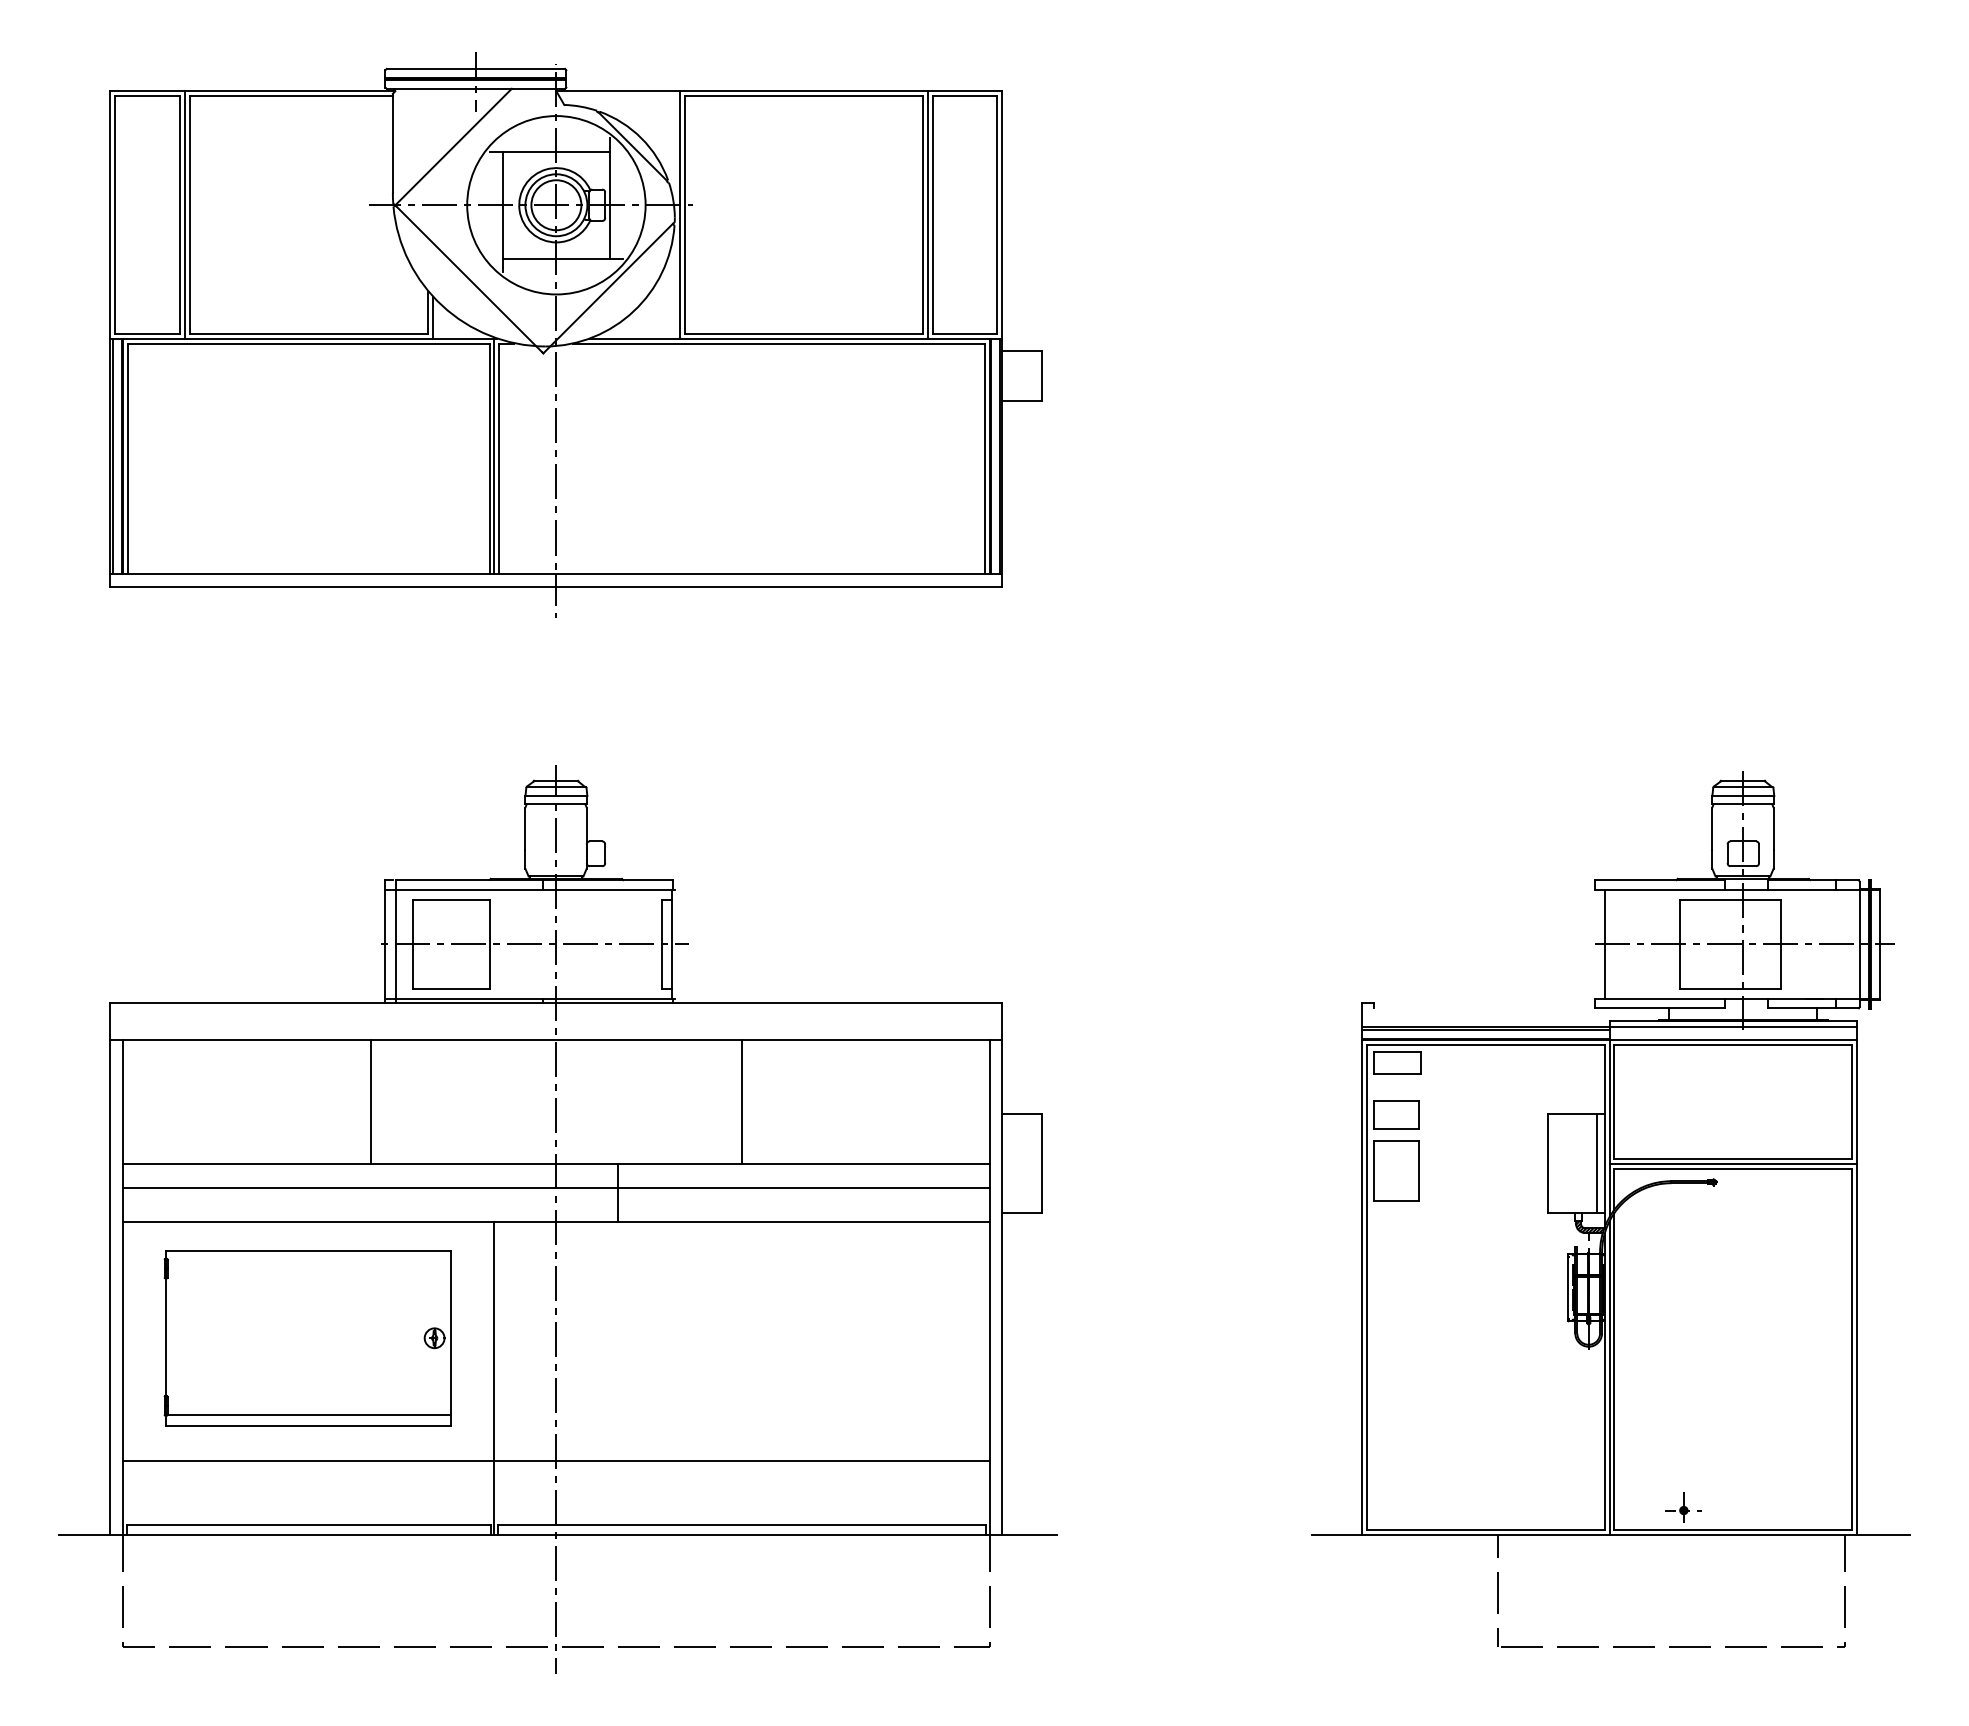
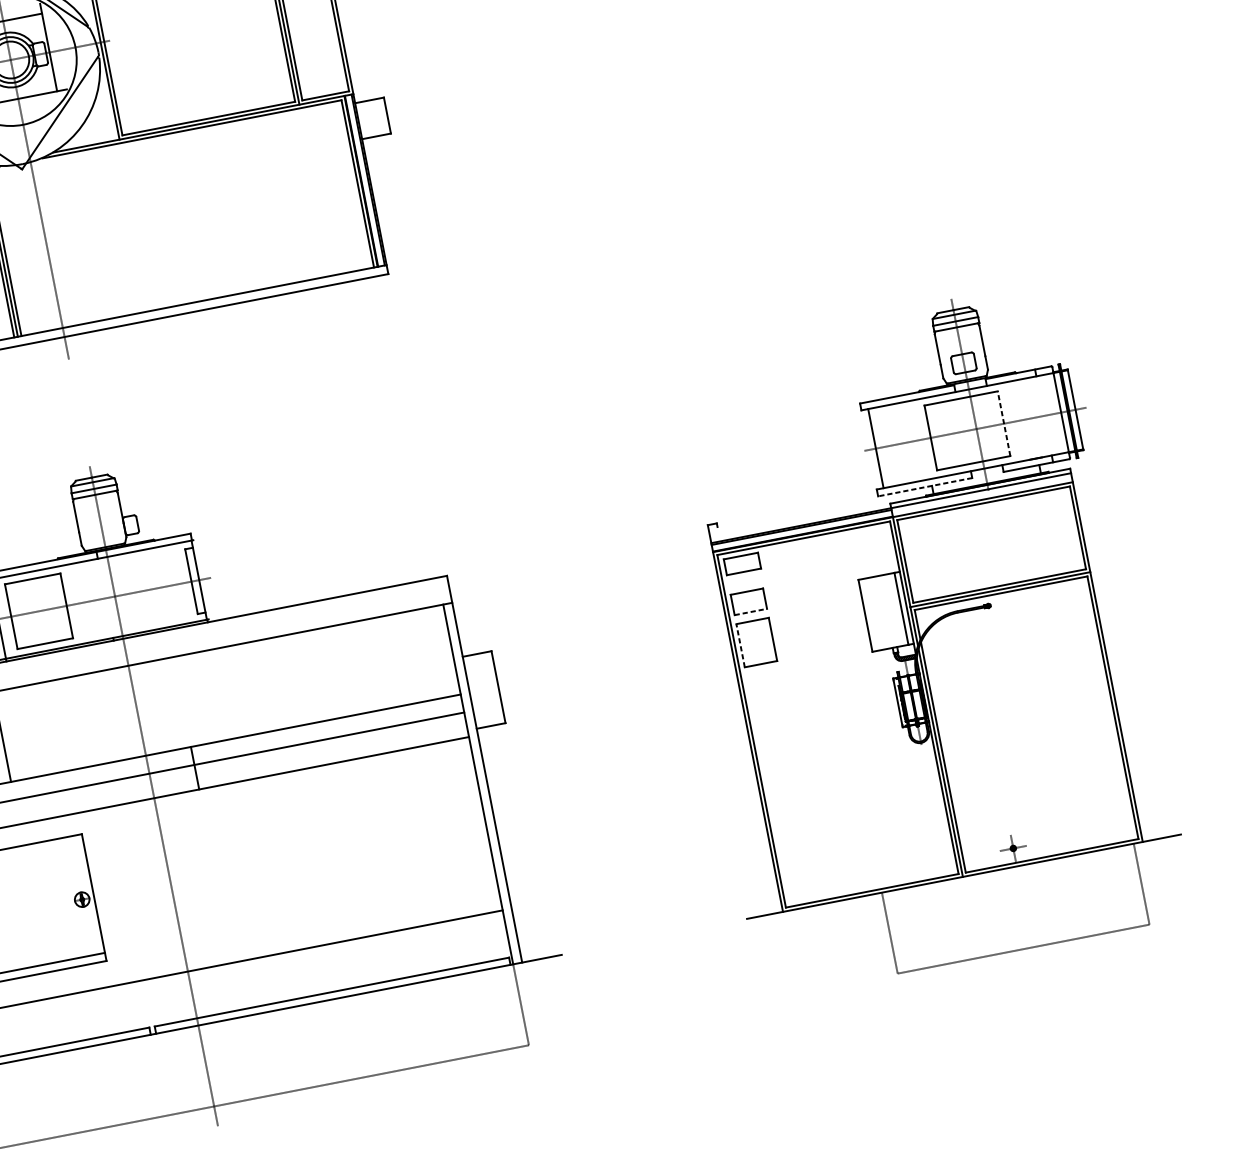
line: (1781, 944) -> (1004, 423), solid -> dashed
line: (1660, 1008) -> (925, 487), solid -> dashed
line: (742, 1101) -> (272, 684), removed
line: (1396, 1128) -> (750, 611), solid -> dashed
line: (1374, 1171) -> (740, 645), solid -> dashed
line: (494, 1378) -> (131, 920), removed

